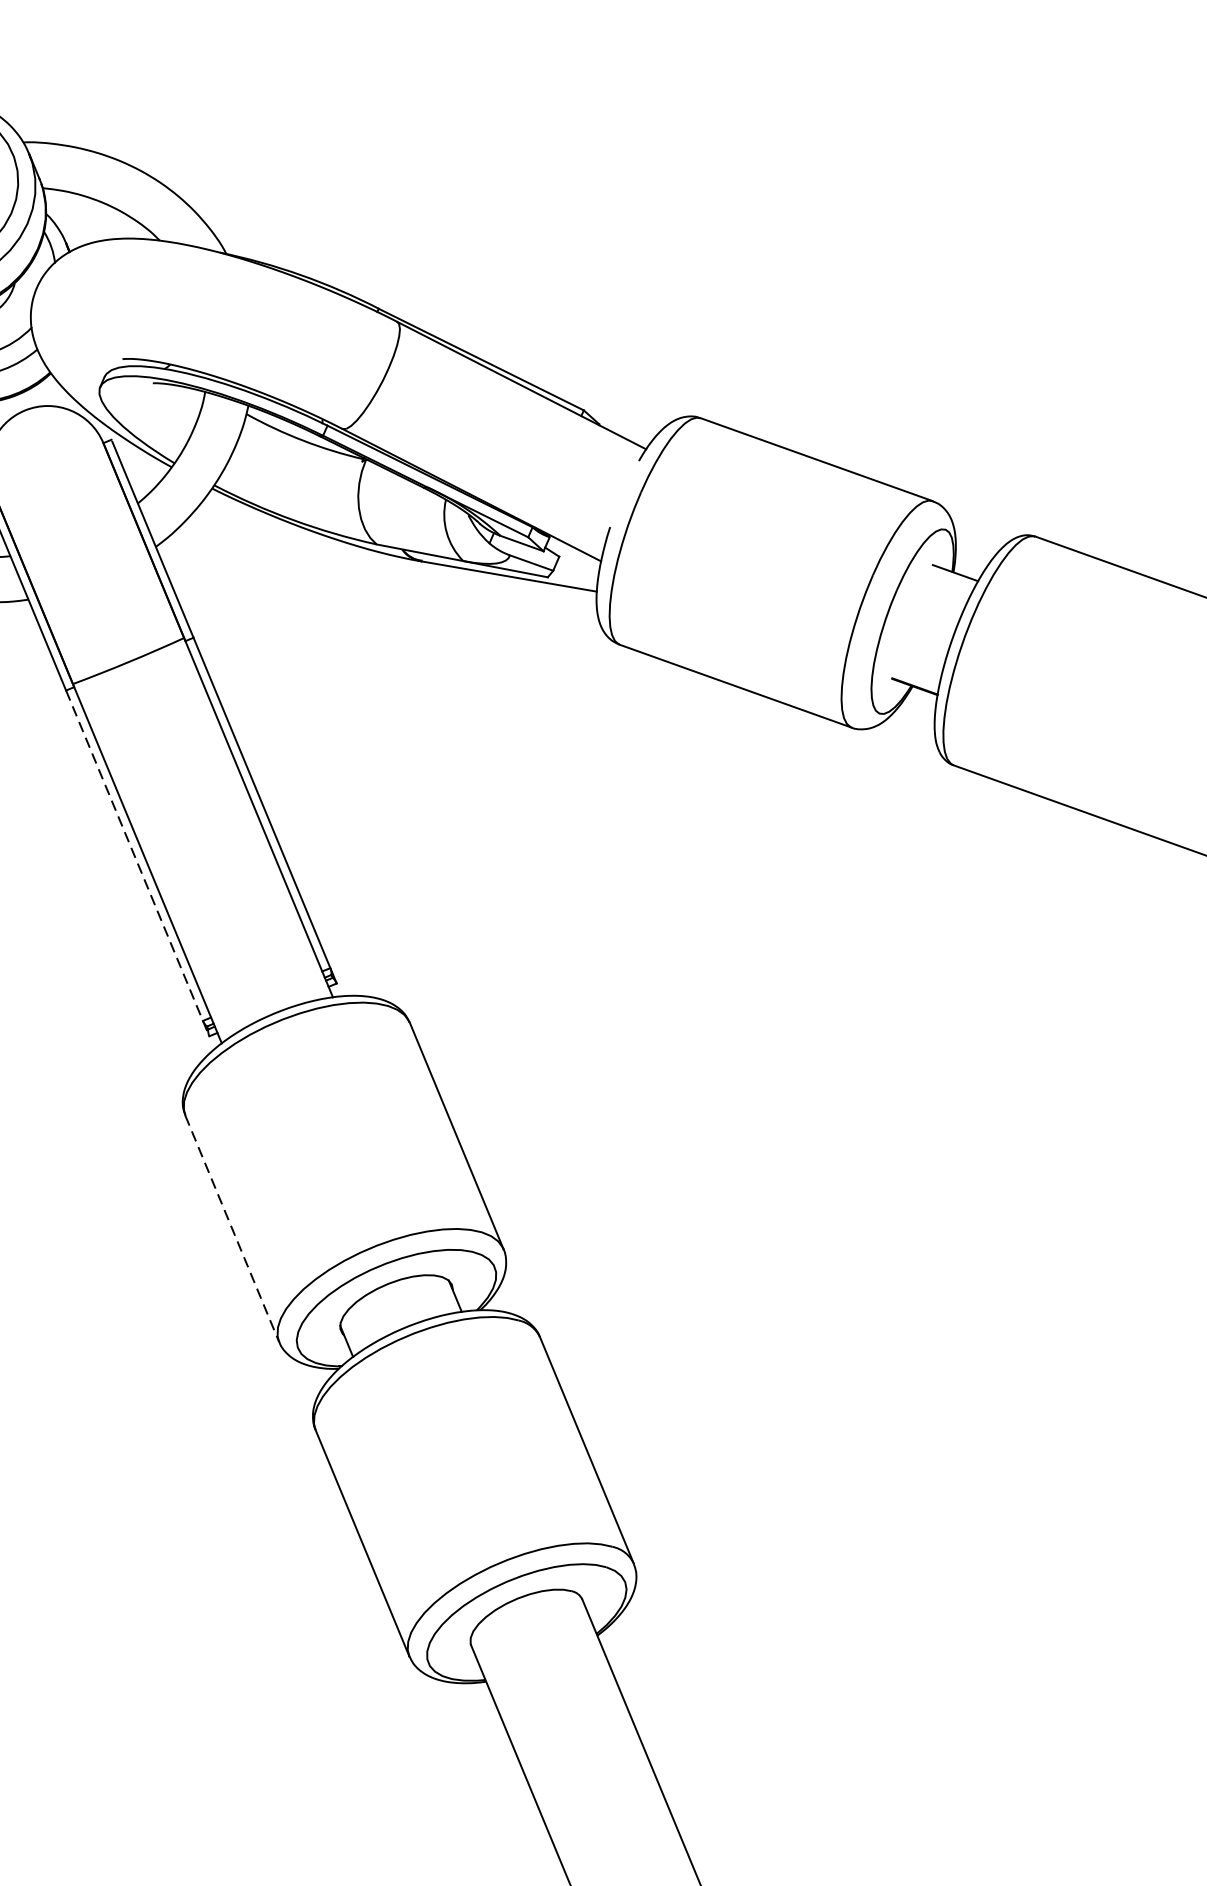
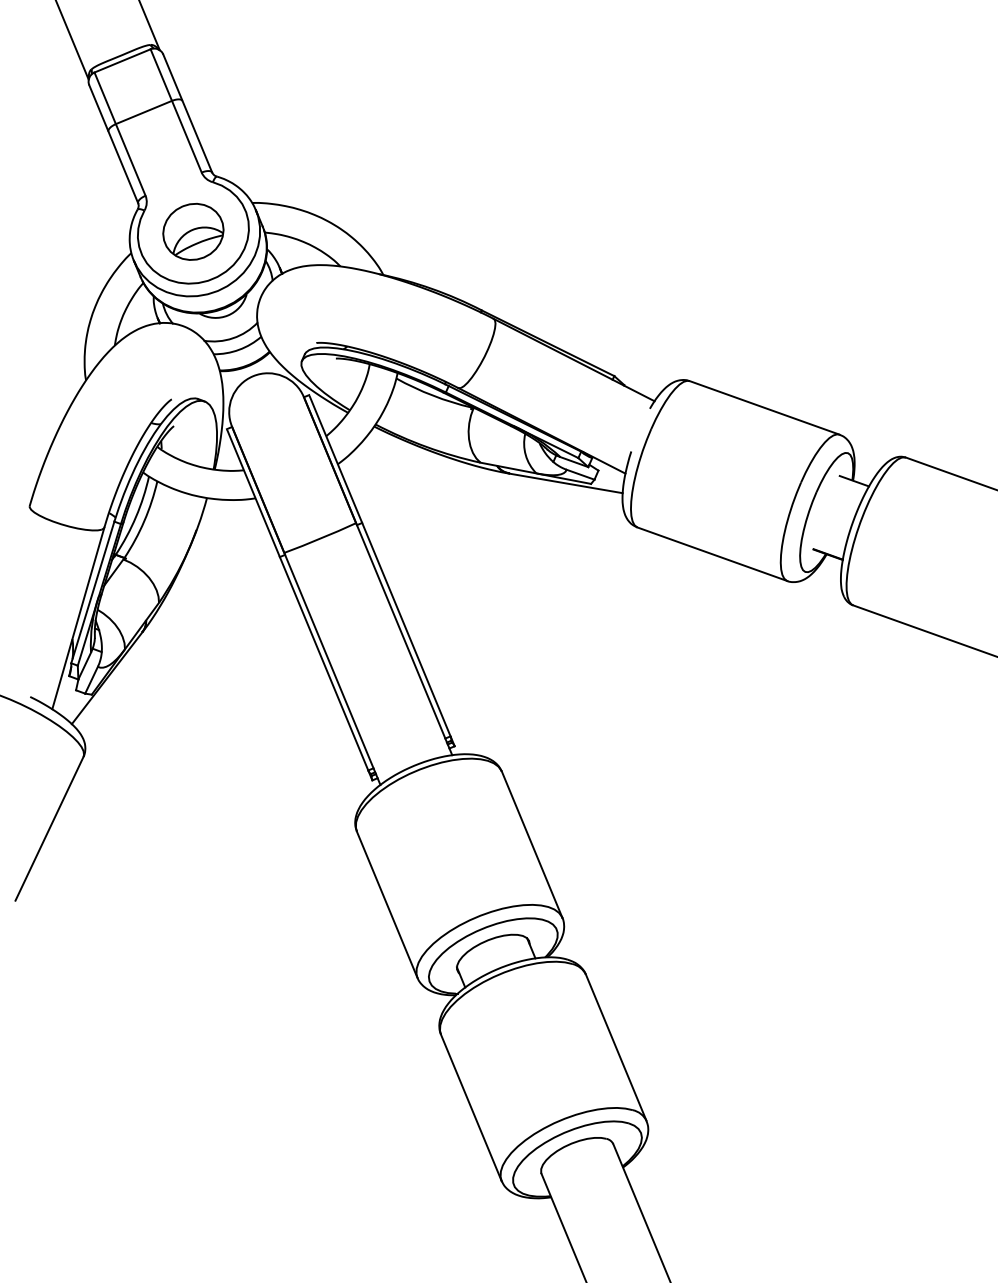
line: (138, 863) -> (326, 668), dashed -> solid
line: (232, 1229) -> (387, 905), dashed -> solid

